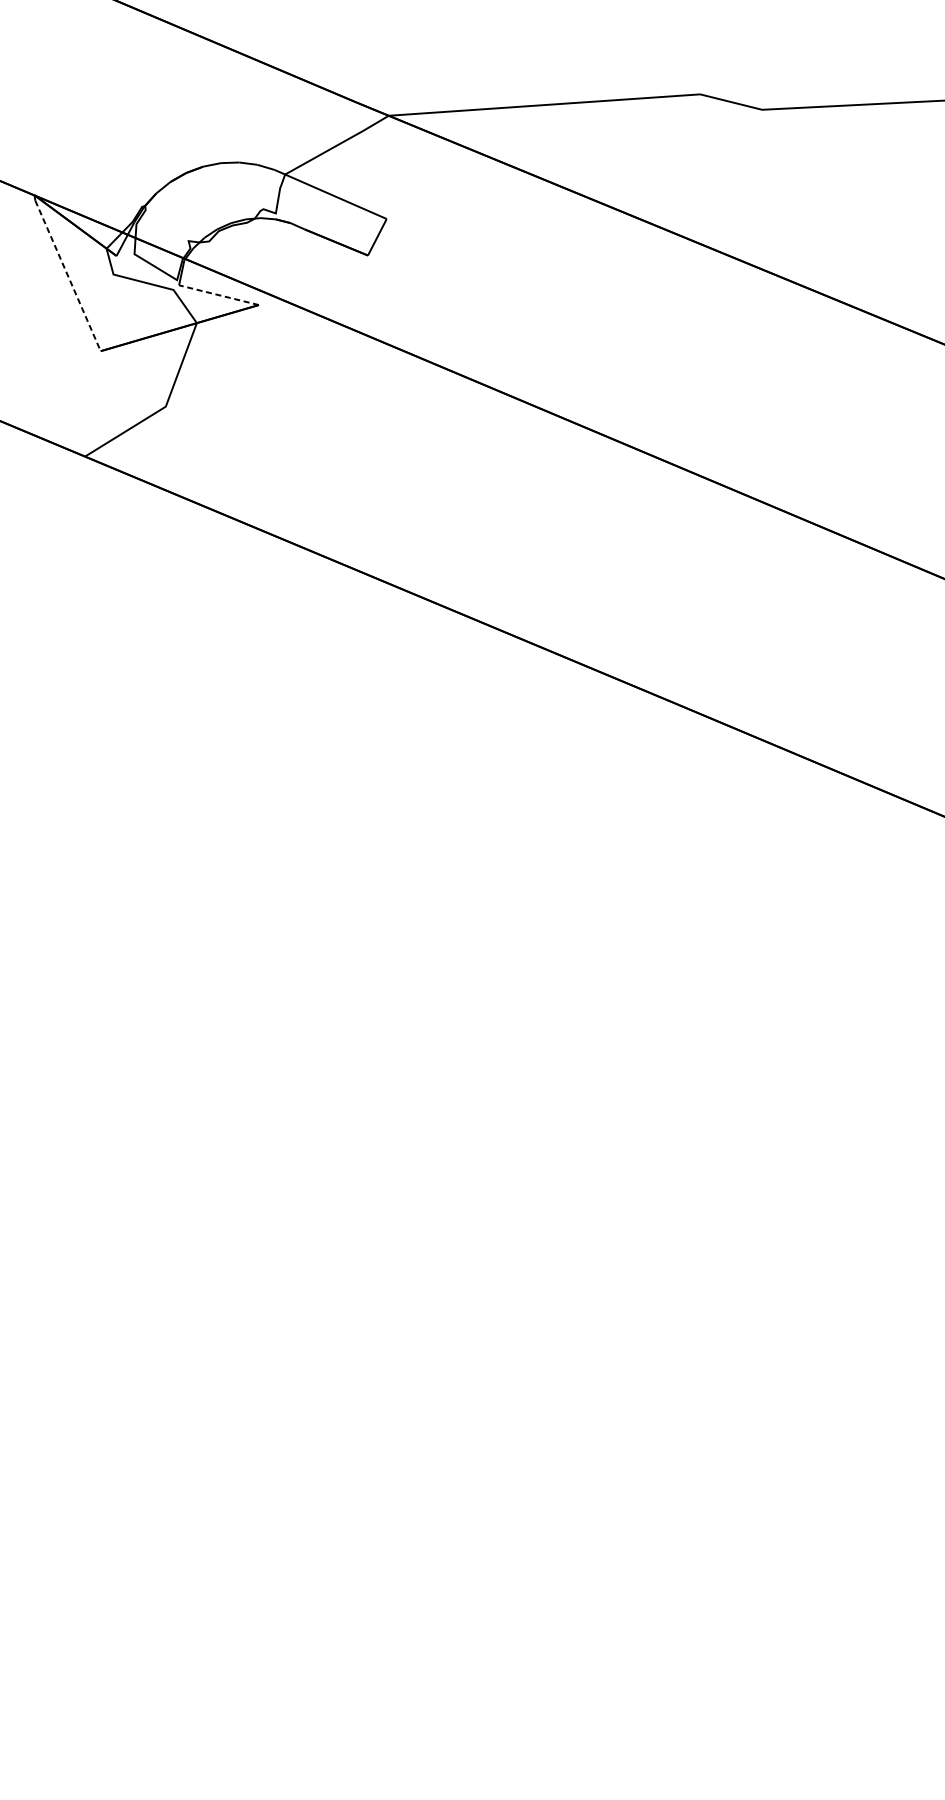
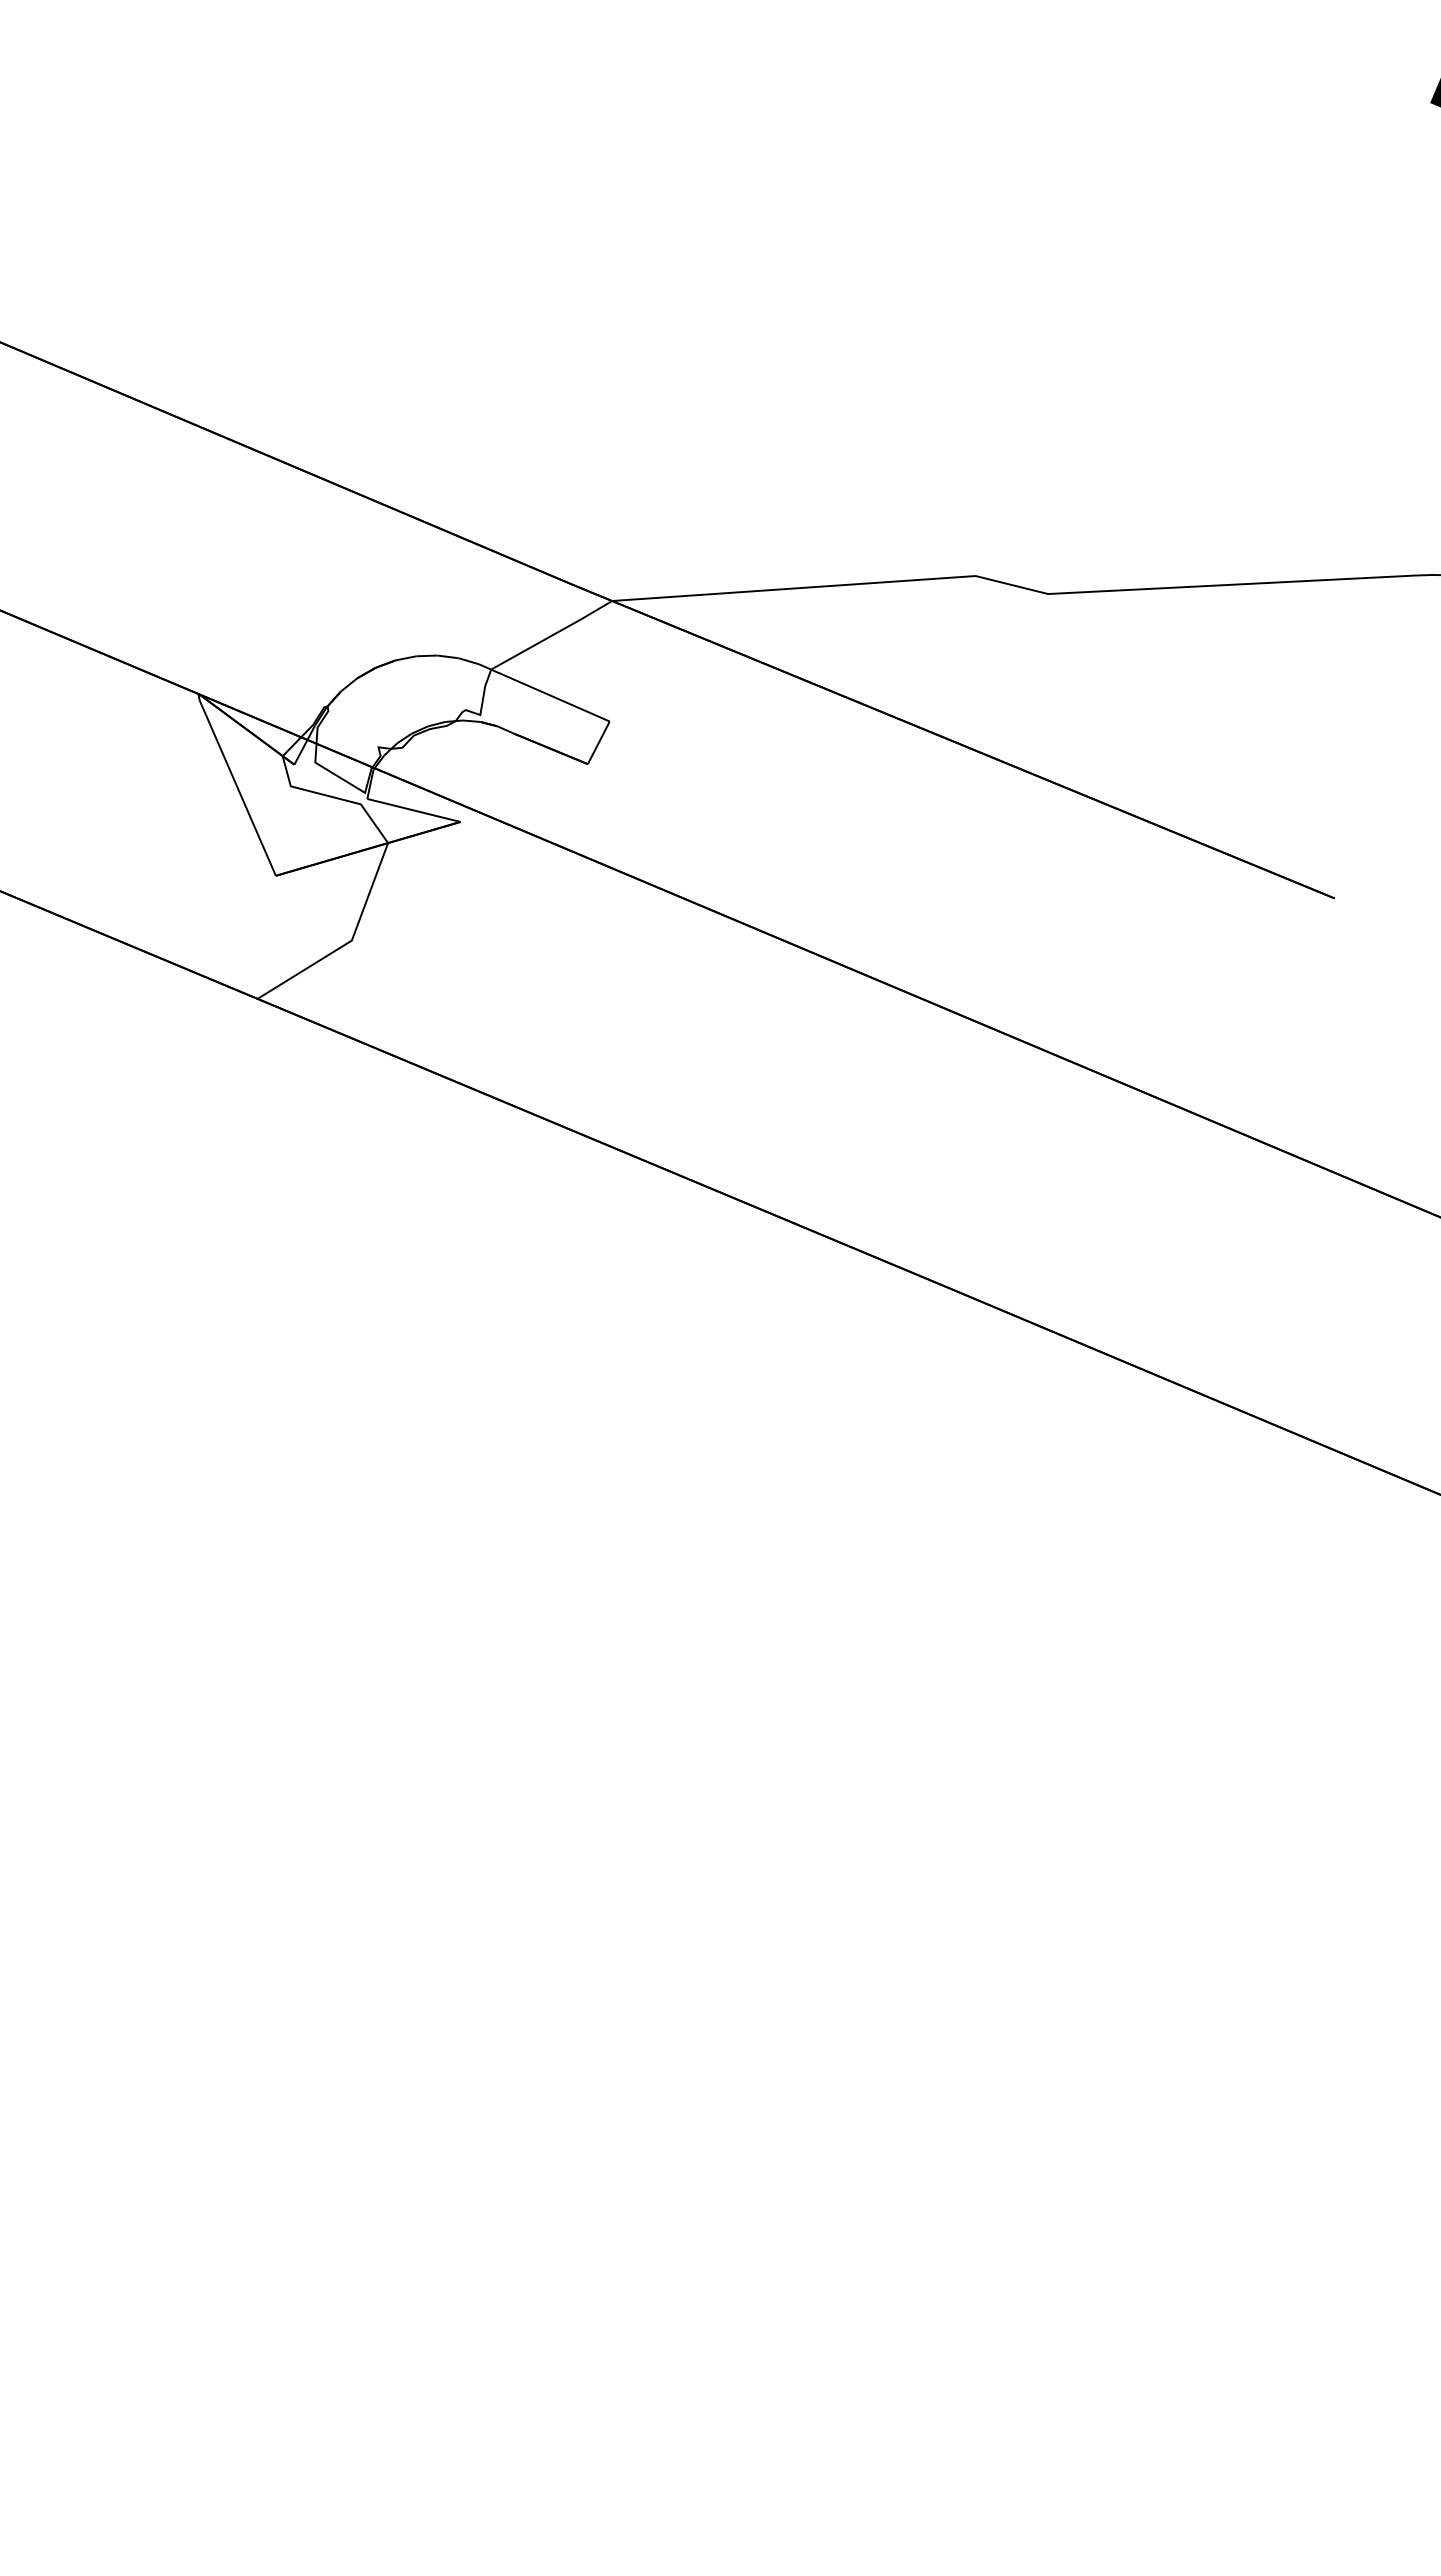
line: (67, 276) -> (237, 788), dashed -> solid
line: (218, 295) -> (413, 810), dashed -> solid

